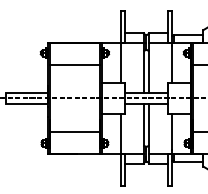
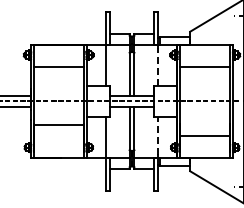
line: (172, 65) -> (158, 67), solid -> dashed
line: (74, 131) -> (58, 124), moved
line: (172, 131) -> (158, 135), solid -> dashed

